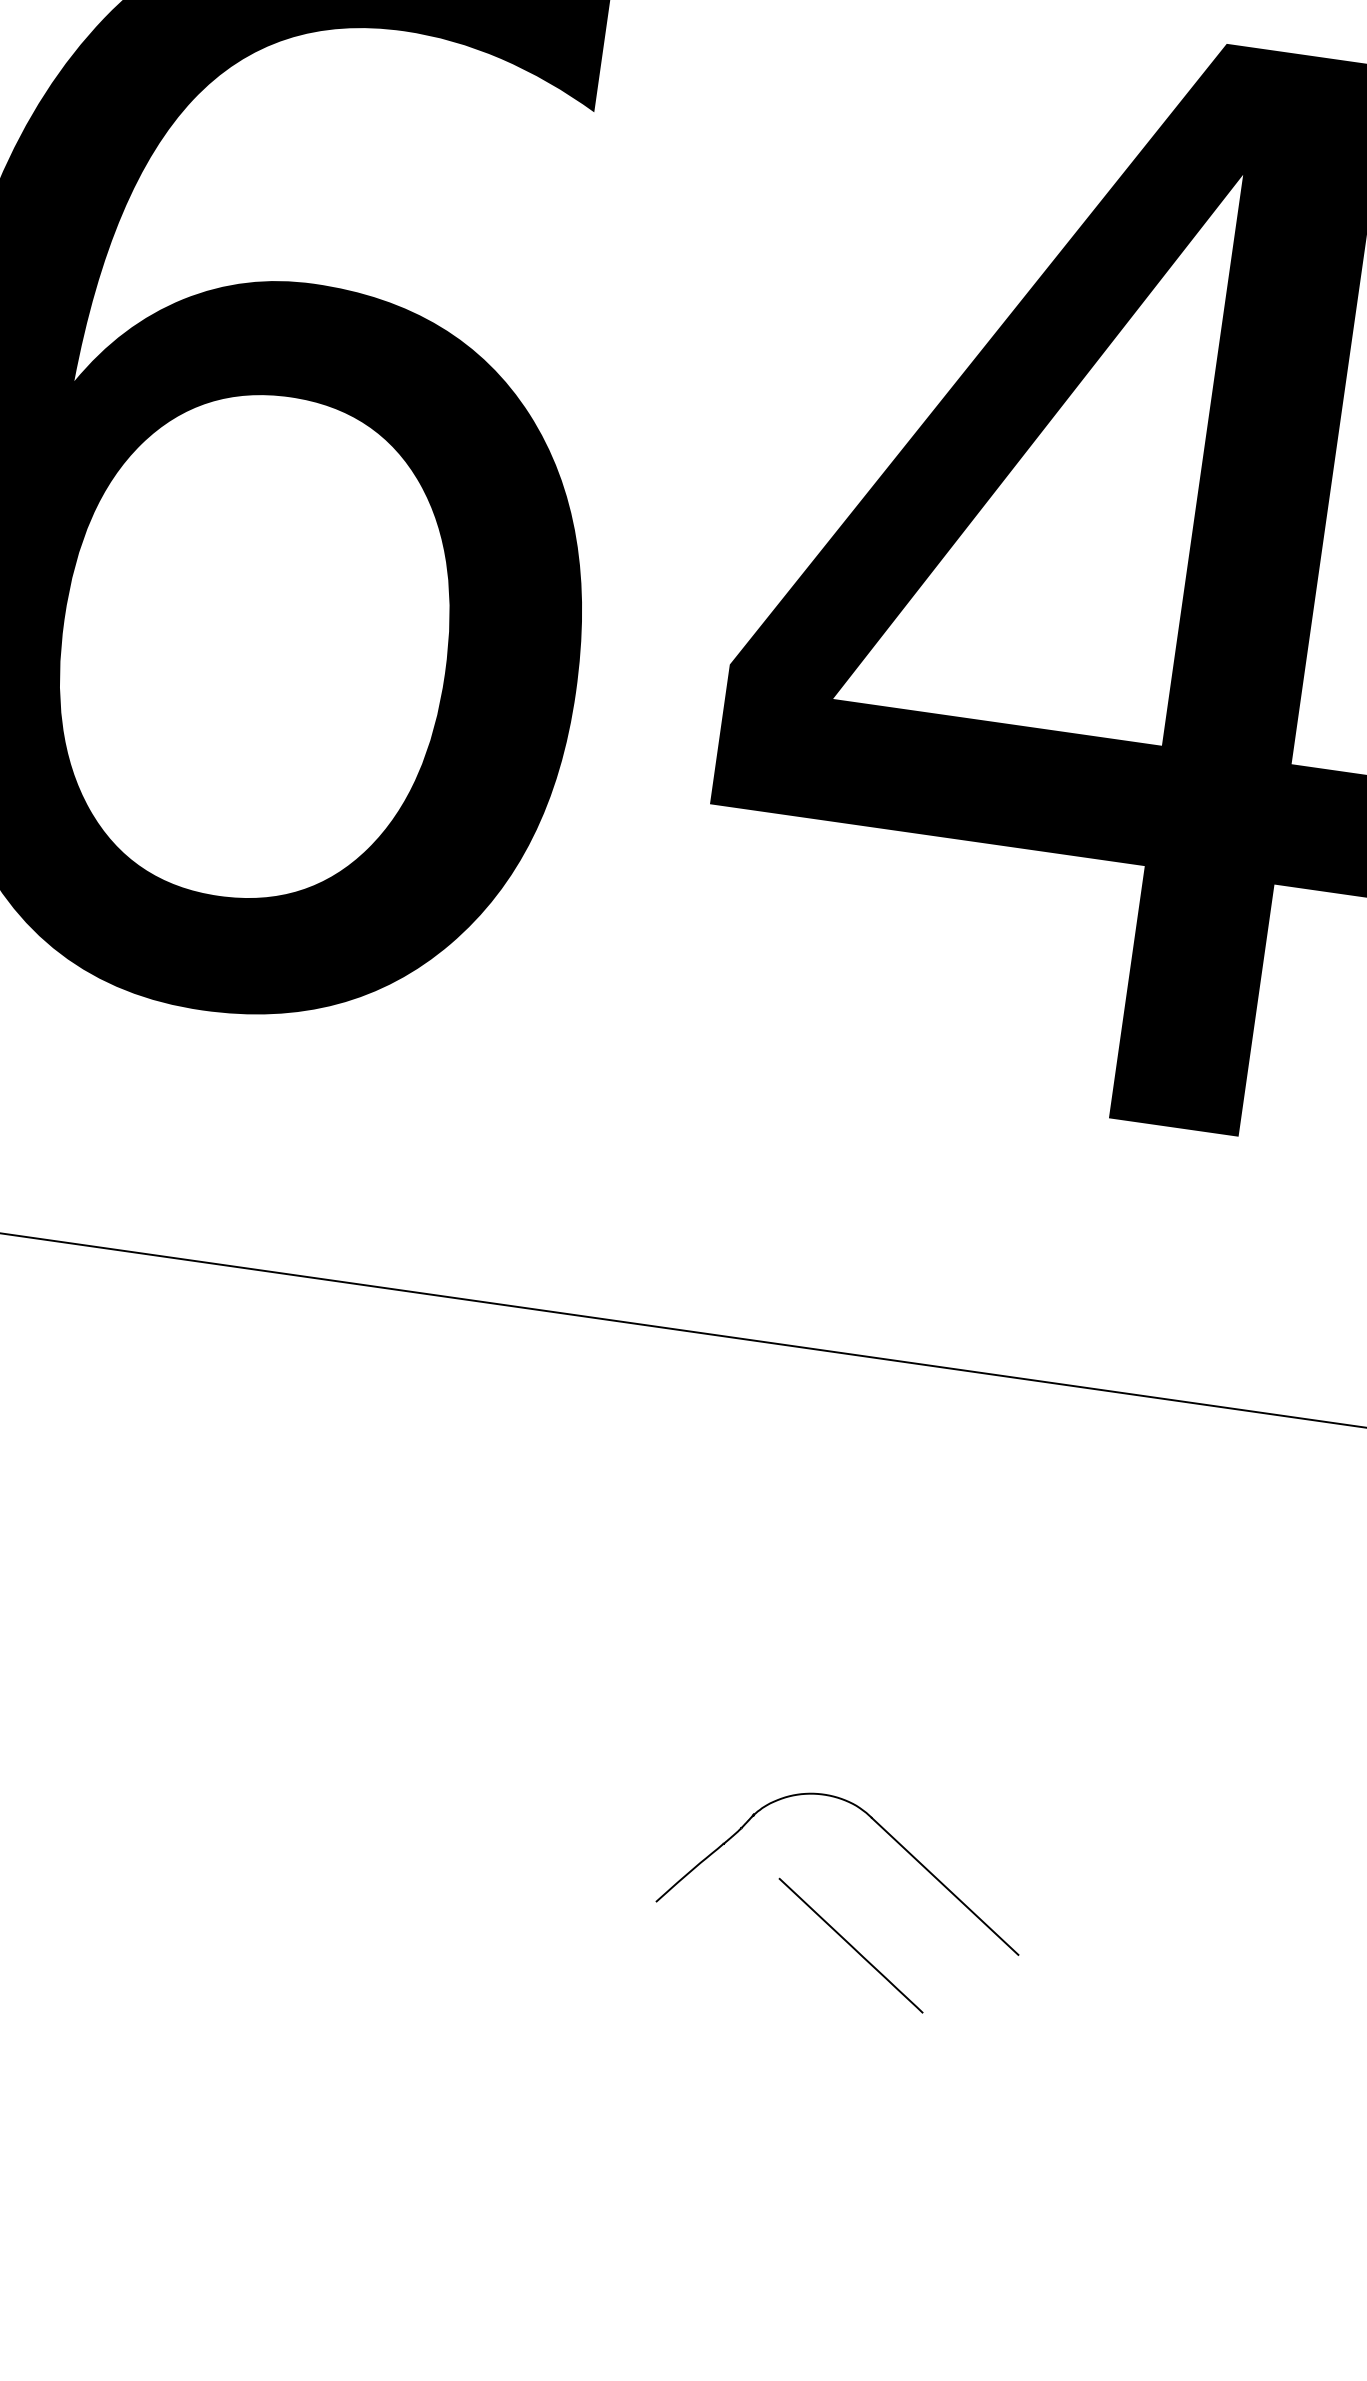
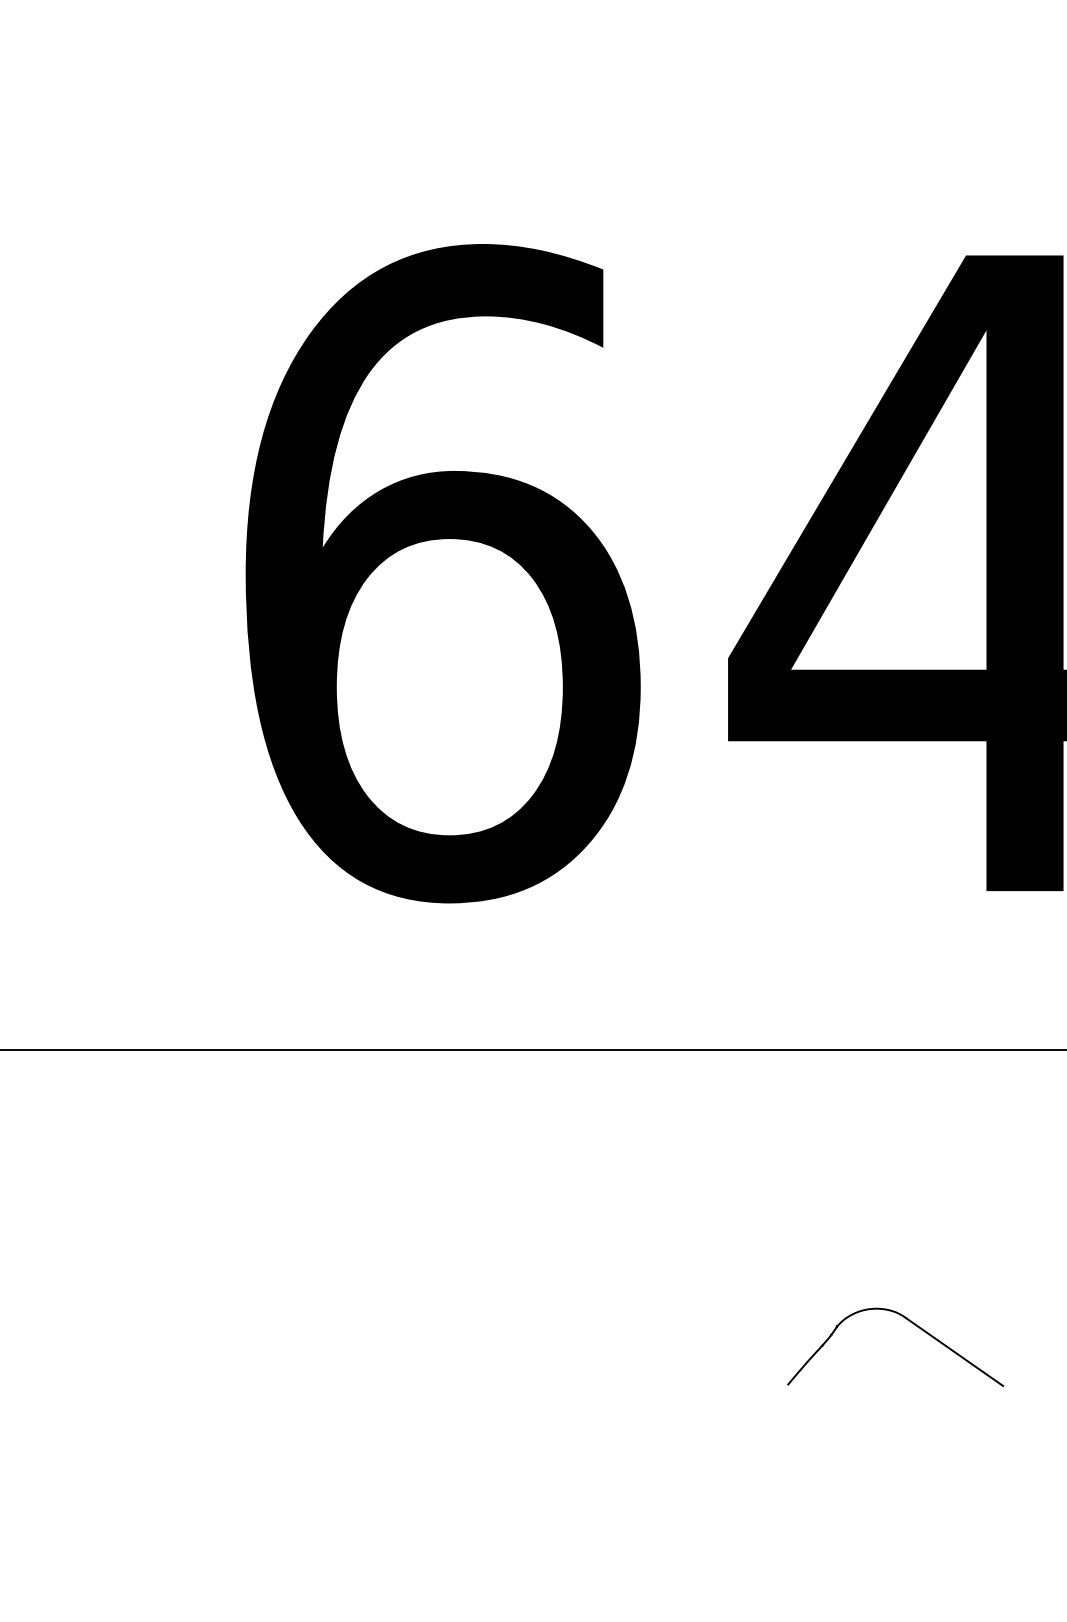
line: (850, 1945) -> (904, 1394), removed

